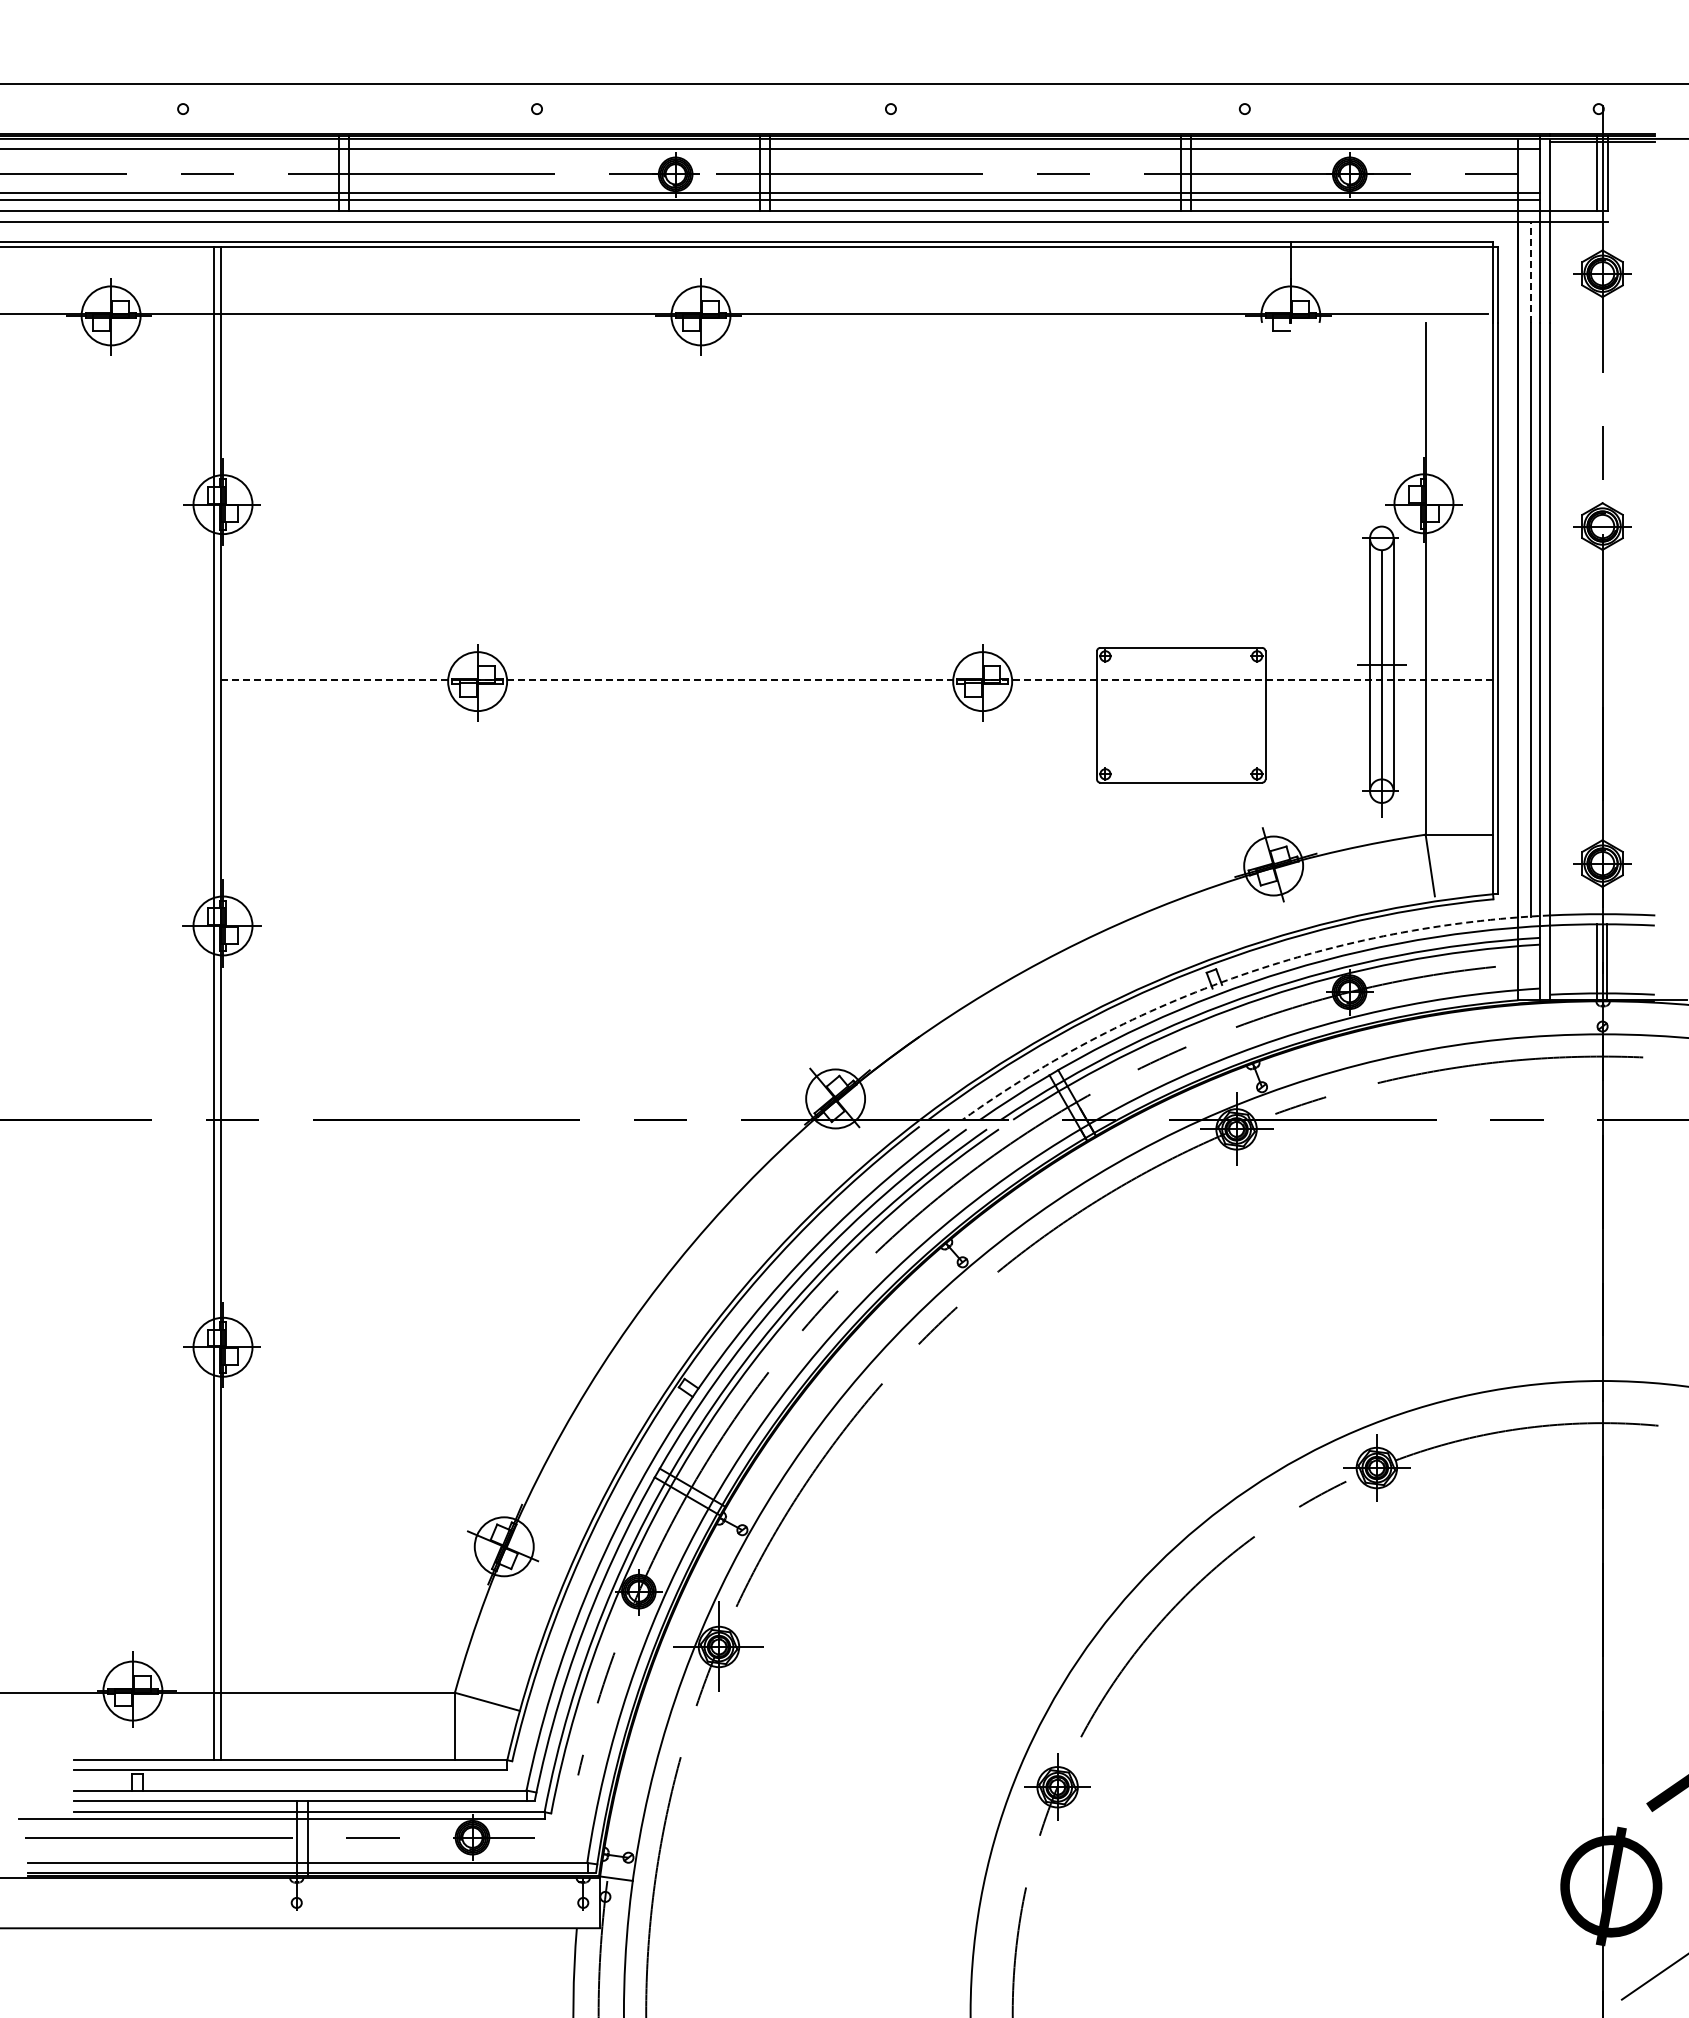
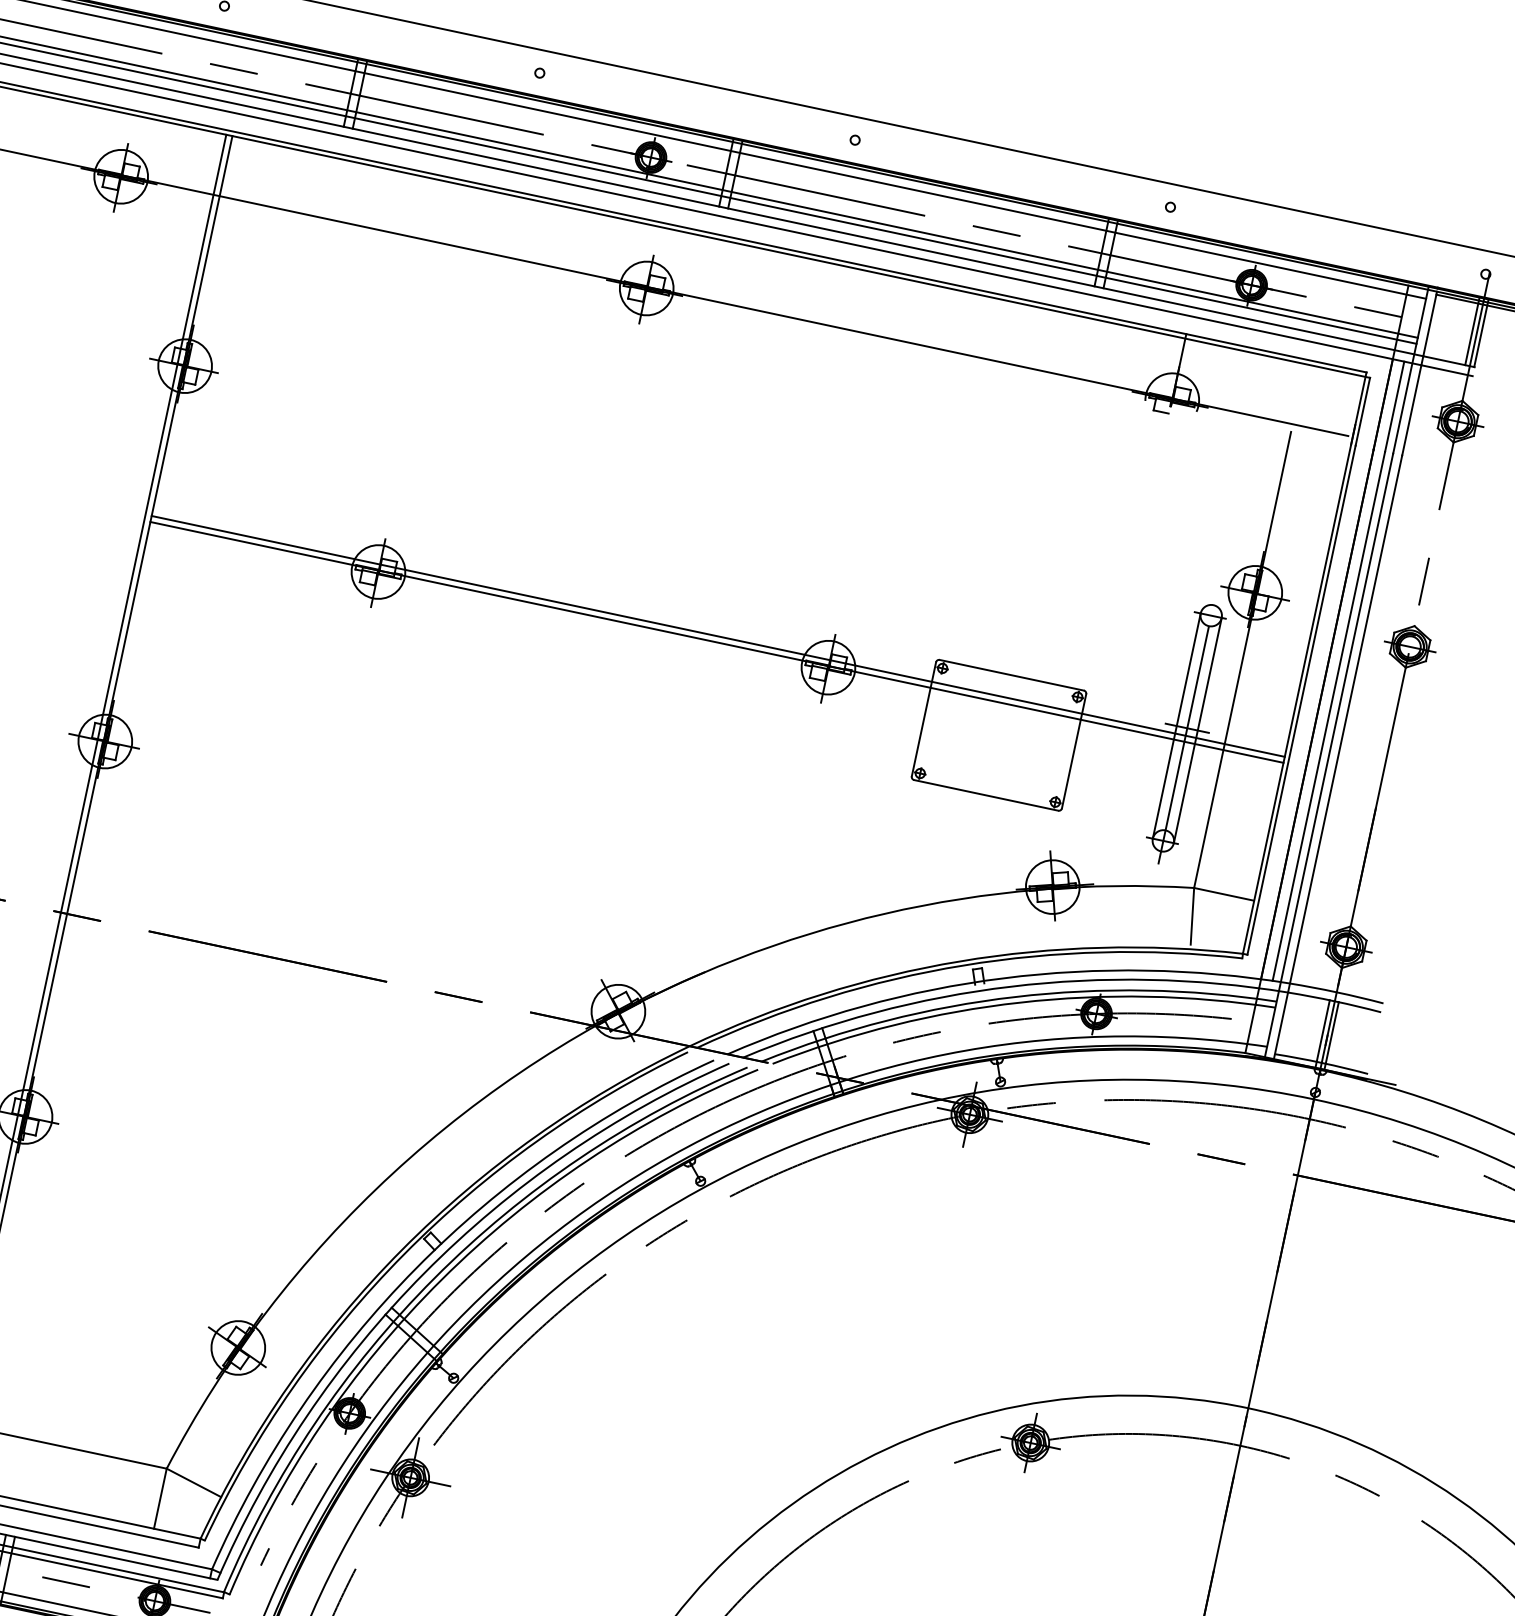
line: (1531, 272) -> (1394, 407), dashed -> solid
line: (857, 673) -> (718, 636), added
line: (857, 679) -> (717, 642), dashed -> solid
arc: (1241, 975) -> (1003, 978), dashed -> solid

